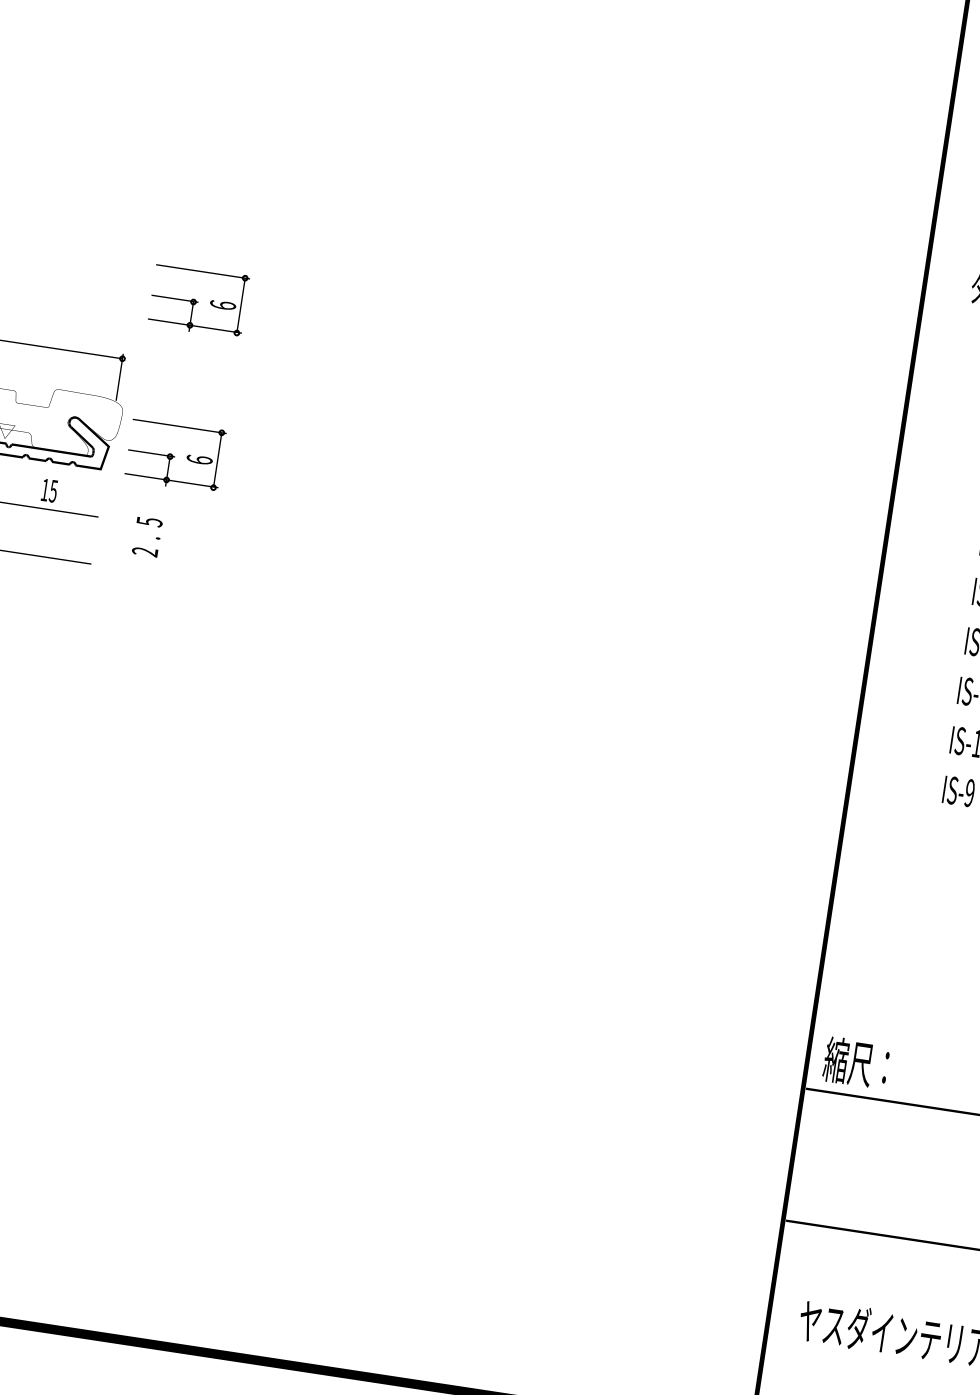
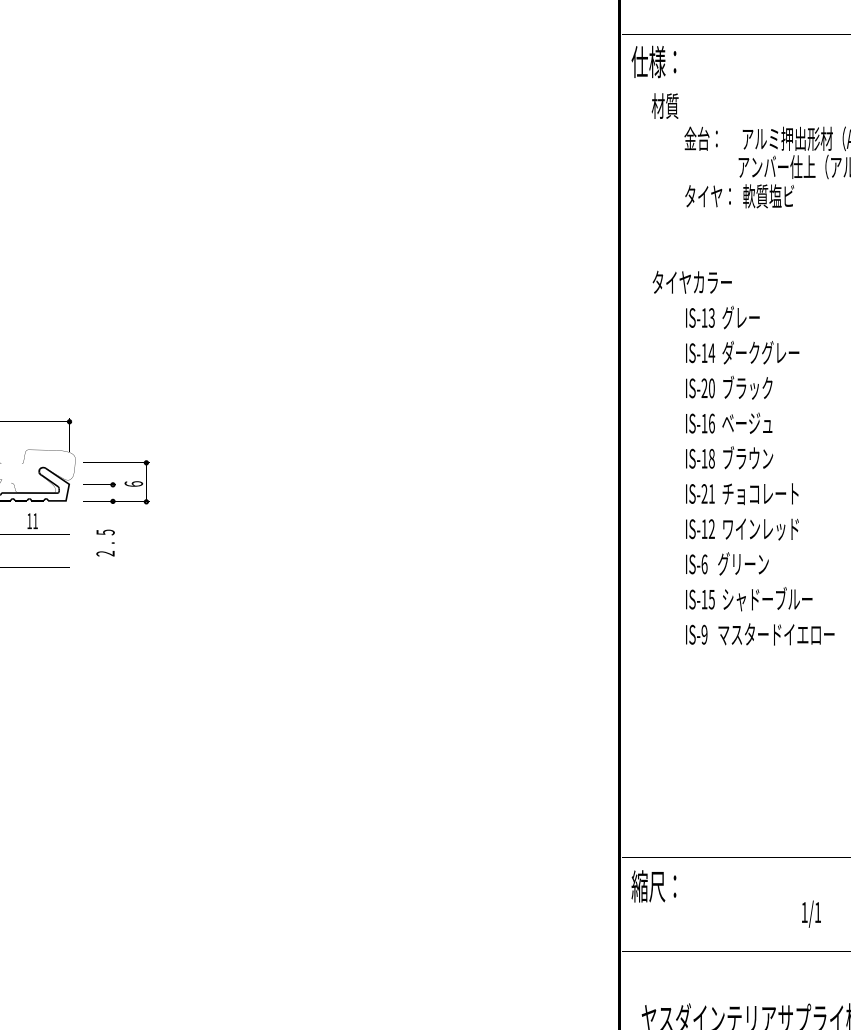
part: (198, 299) -> (116, 372), removed
text: (53, 491) -> (35, 521), 15 -> 11
text: (855, 1063) -> (653, 886), moved

